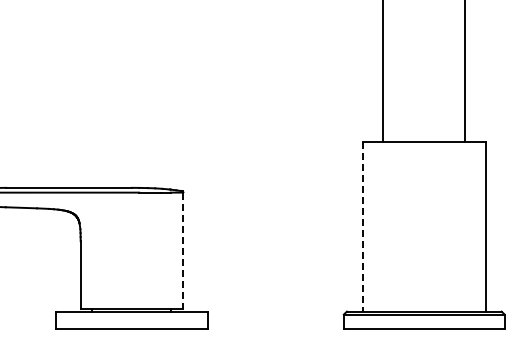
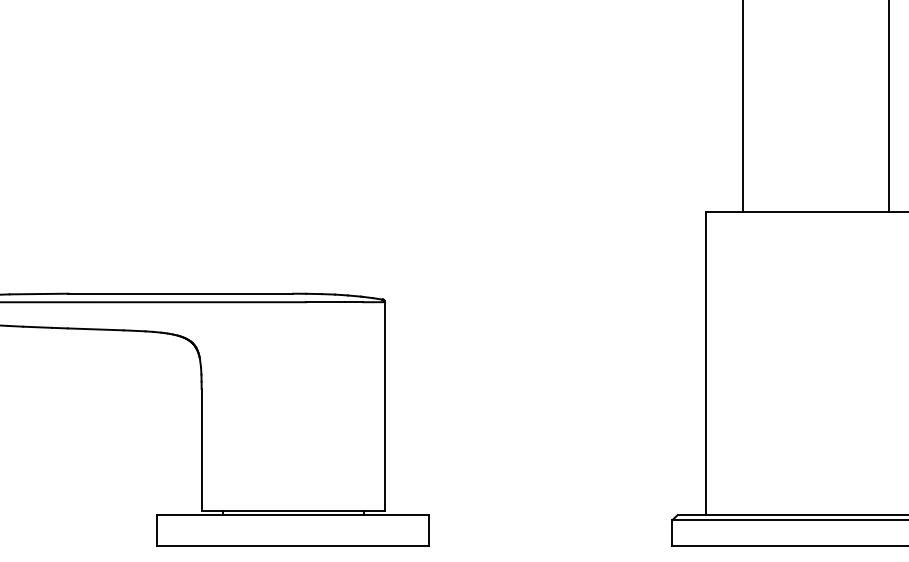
line: (362, 226) -> (705, 362), dashed -> solid
line: (183, 251) -> (385, 407), dashed -> solid

